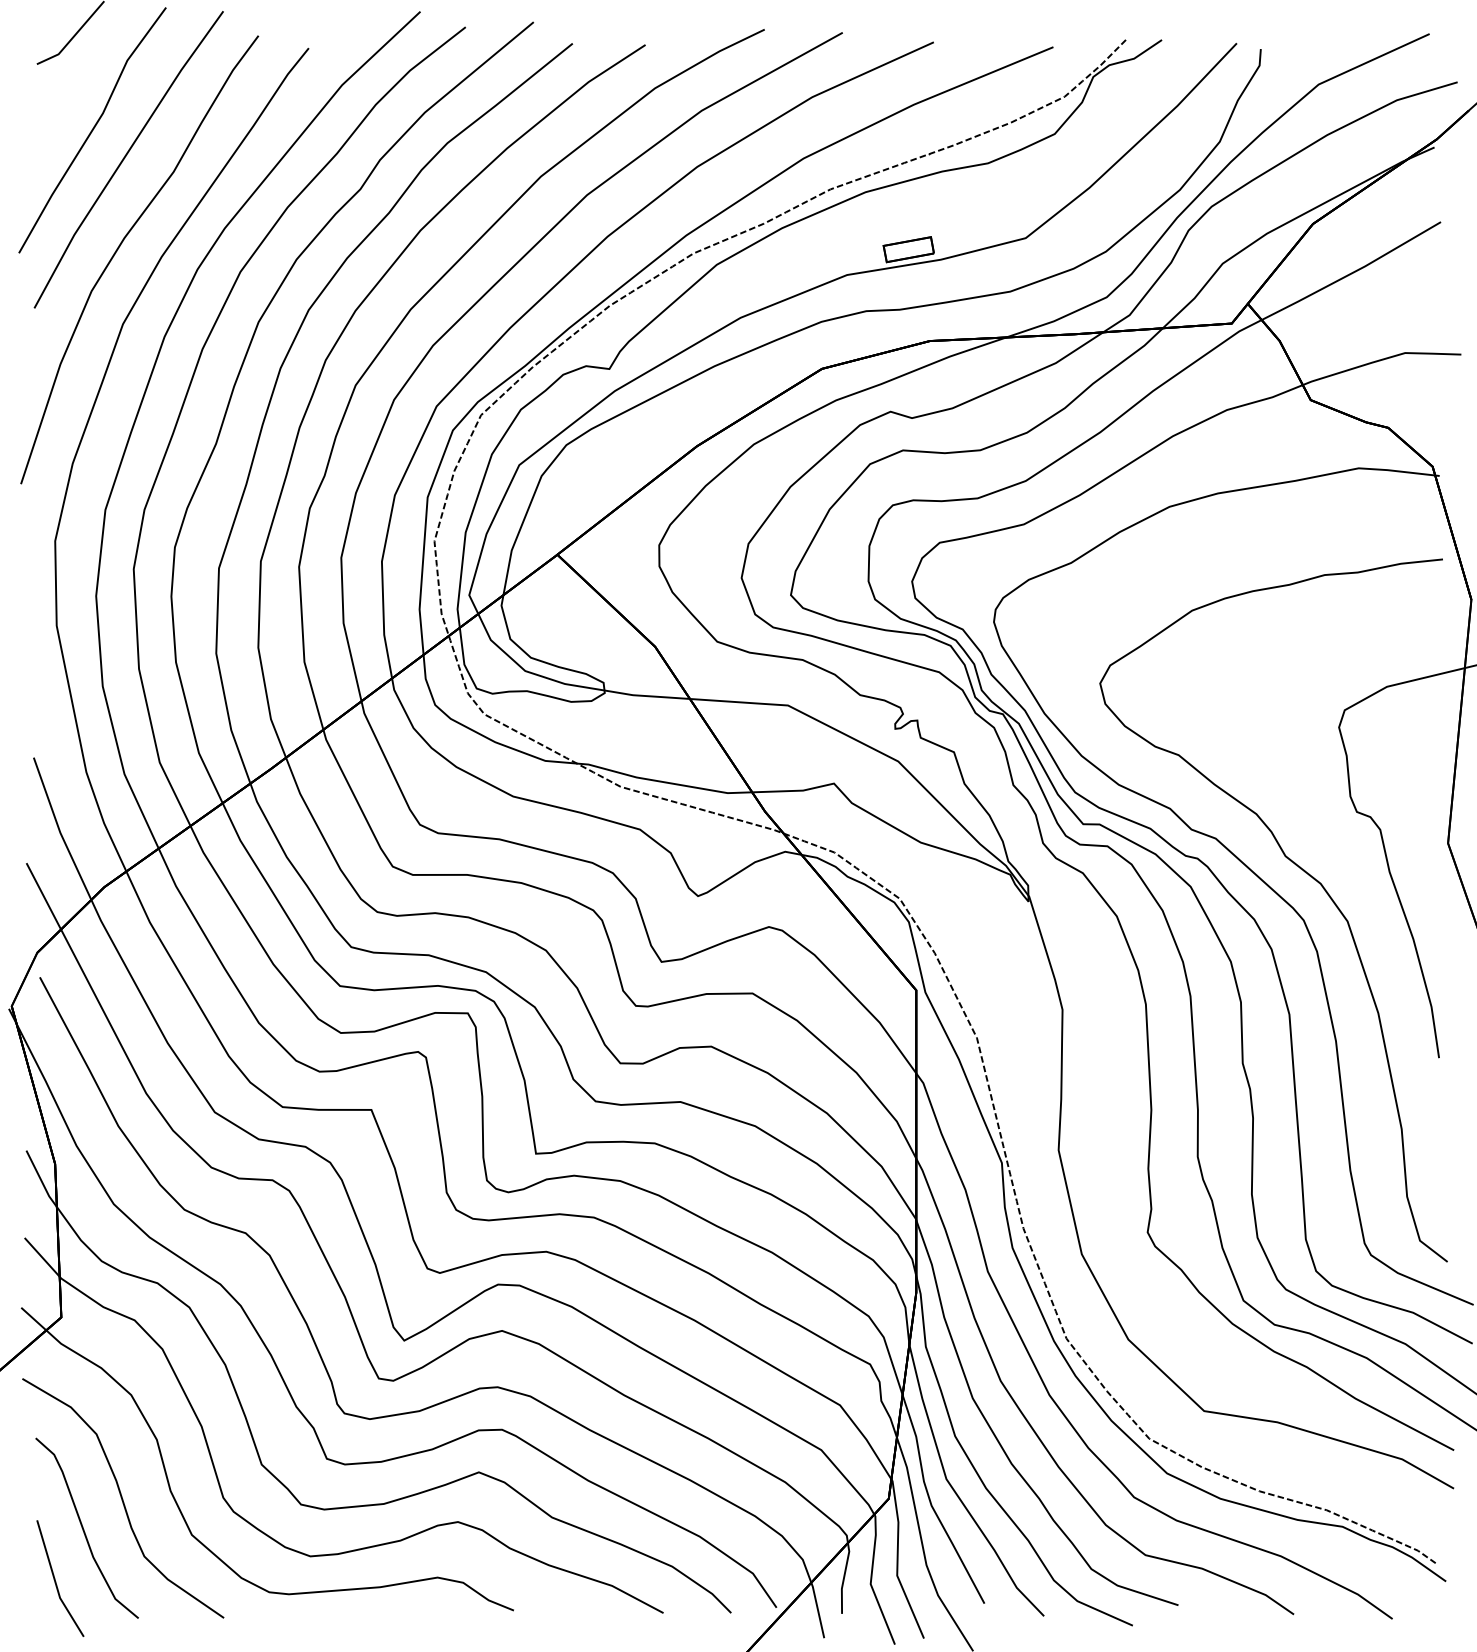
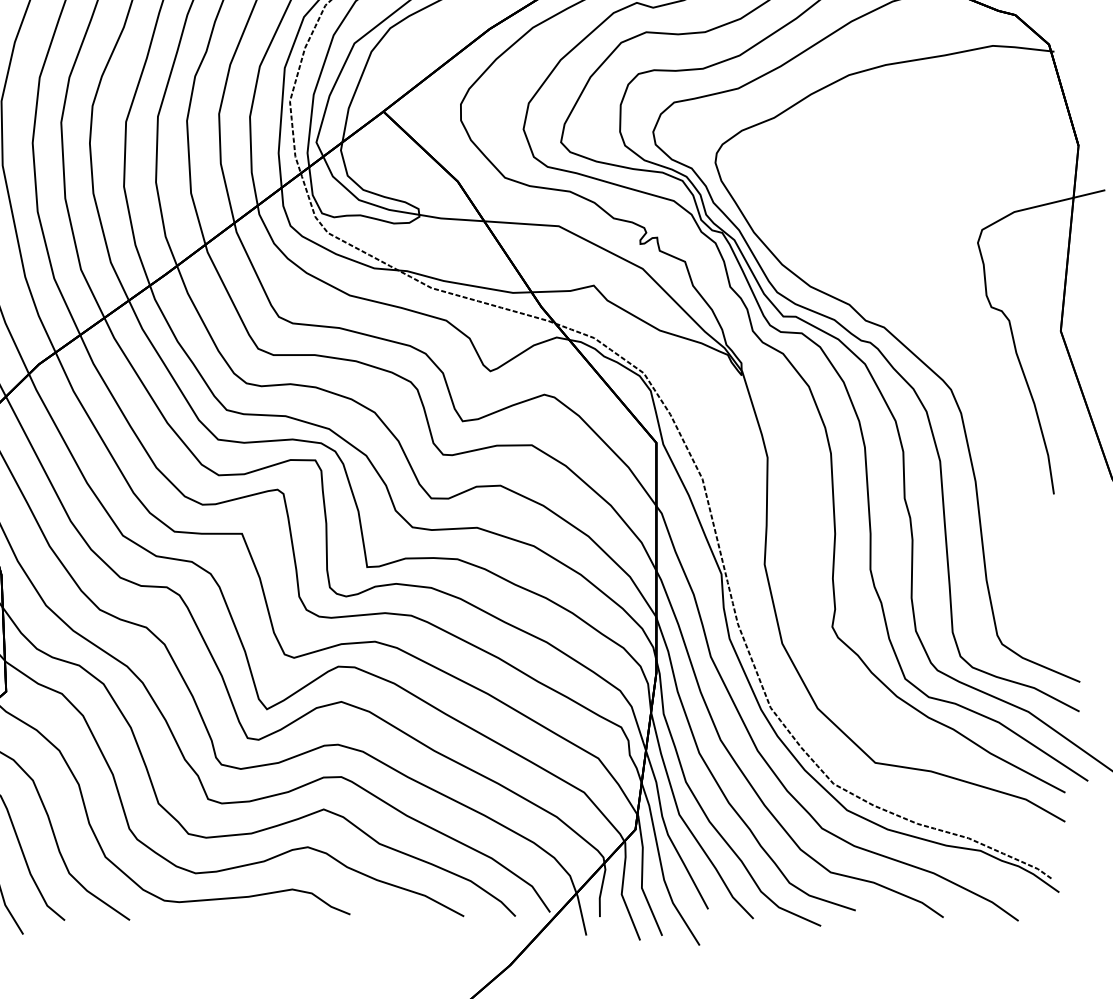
curve: (1304, 872) -> (951, 353), removed

